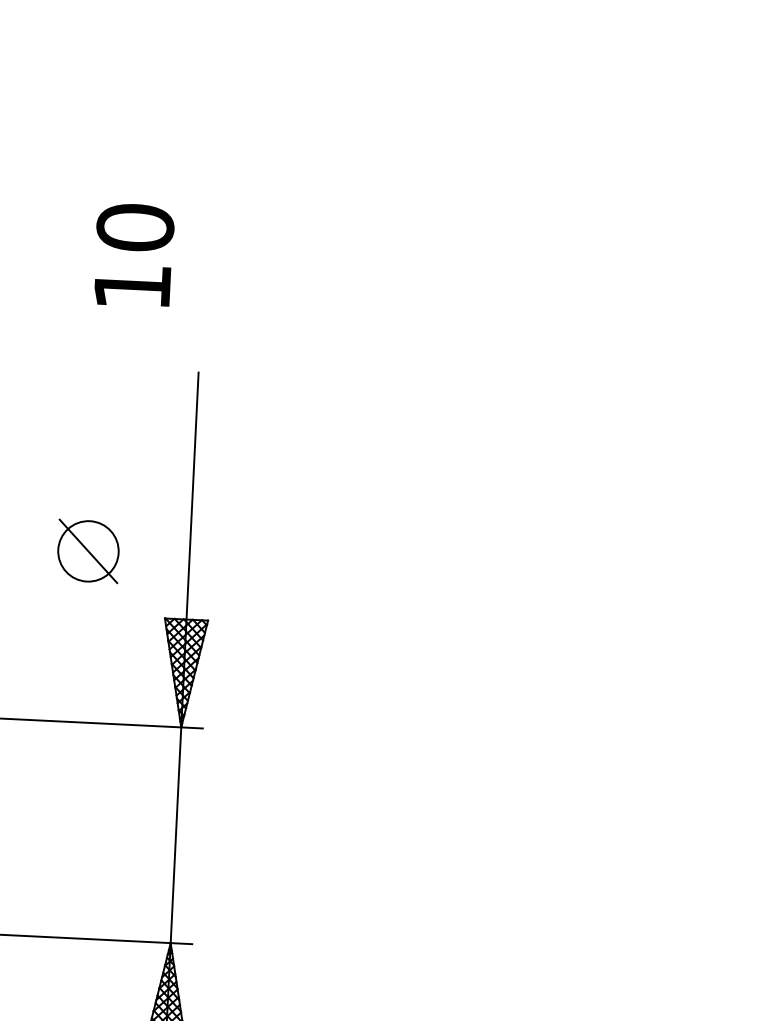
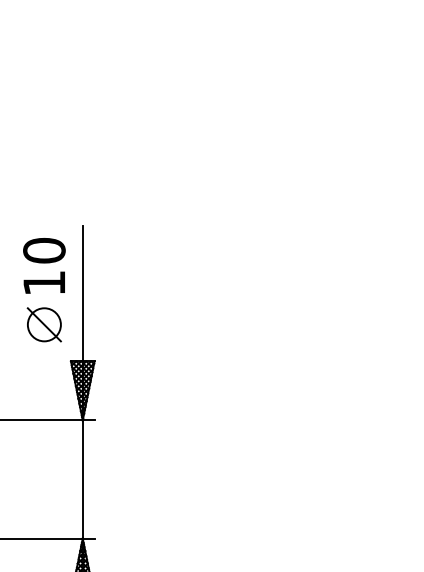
text: (134, 254) -> (44, 265), moved
part: (86, 550) -> (43, 324), moved

